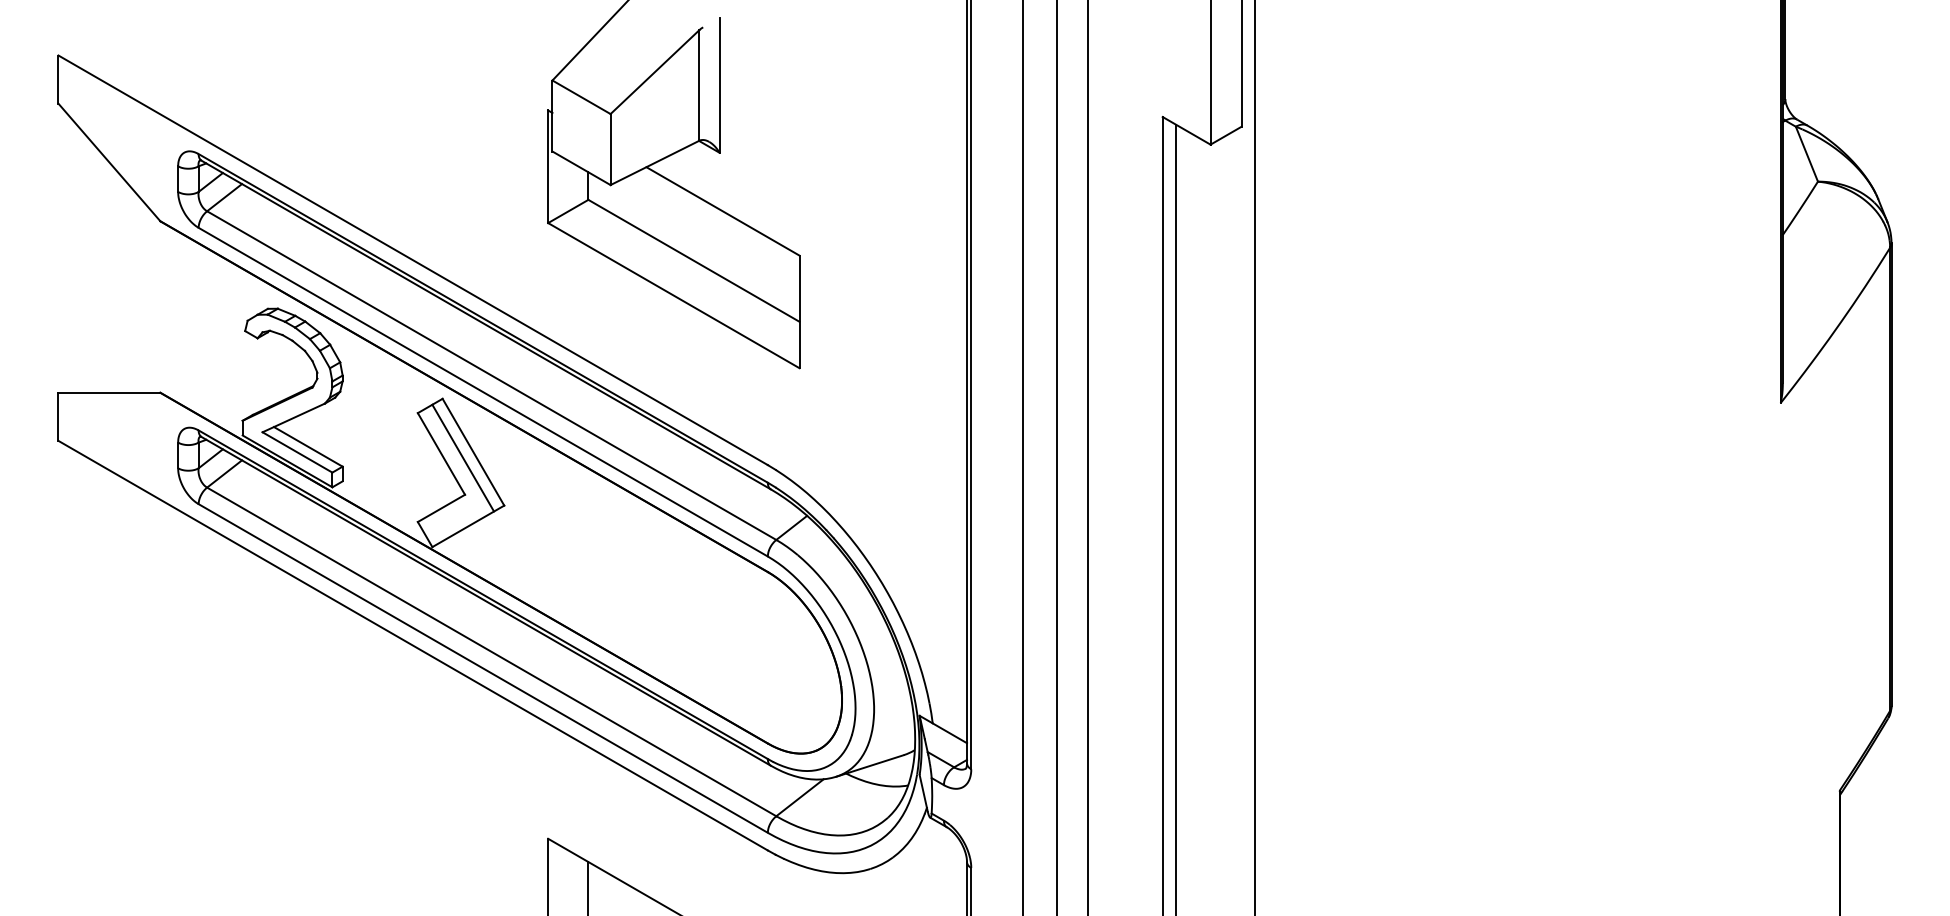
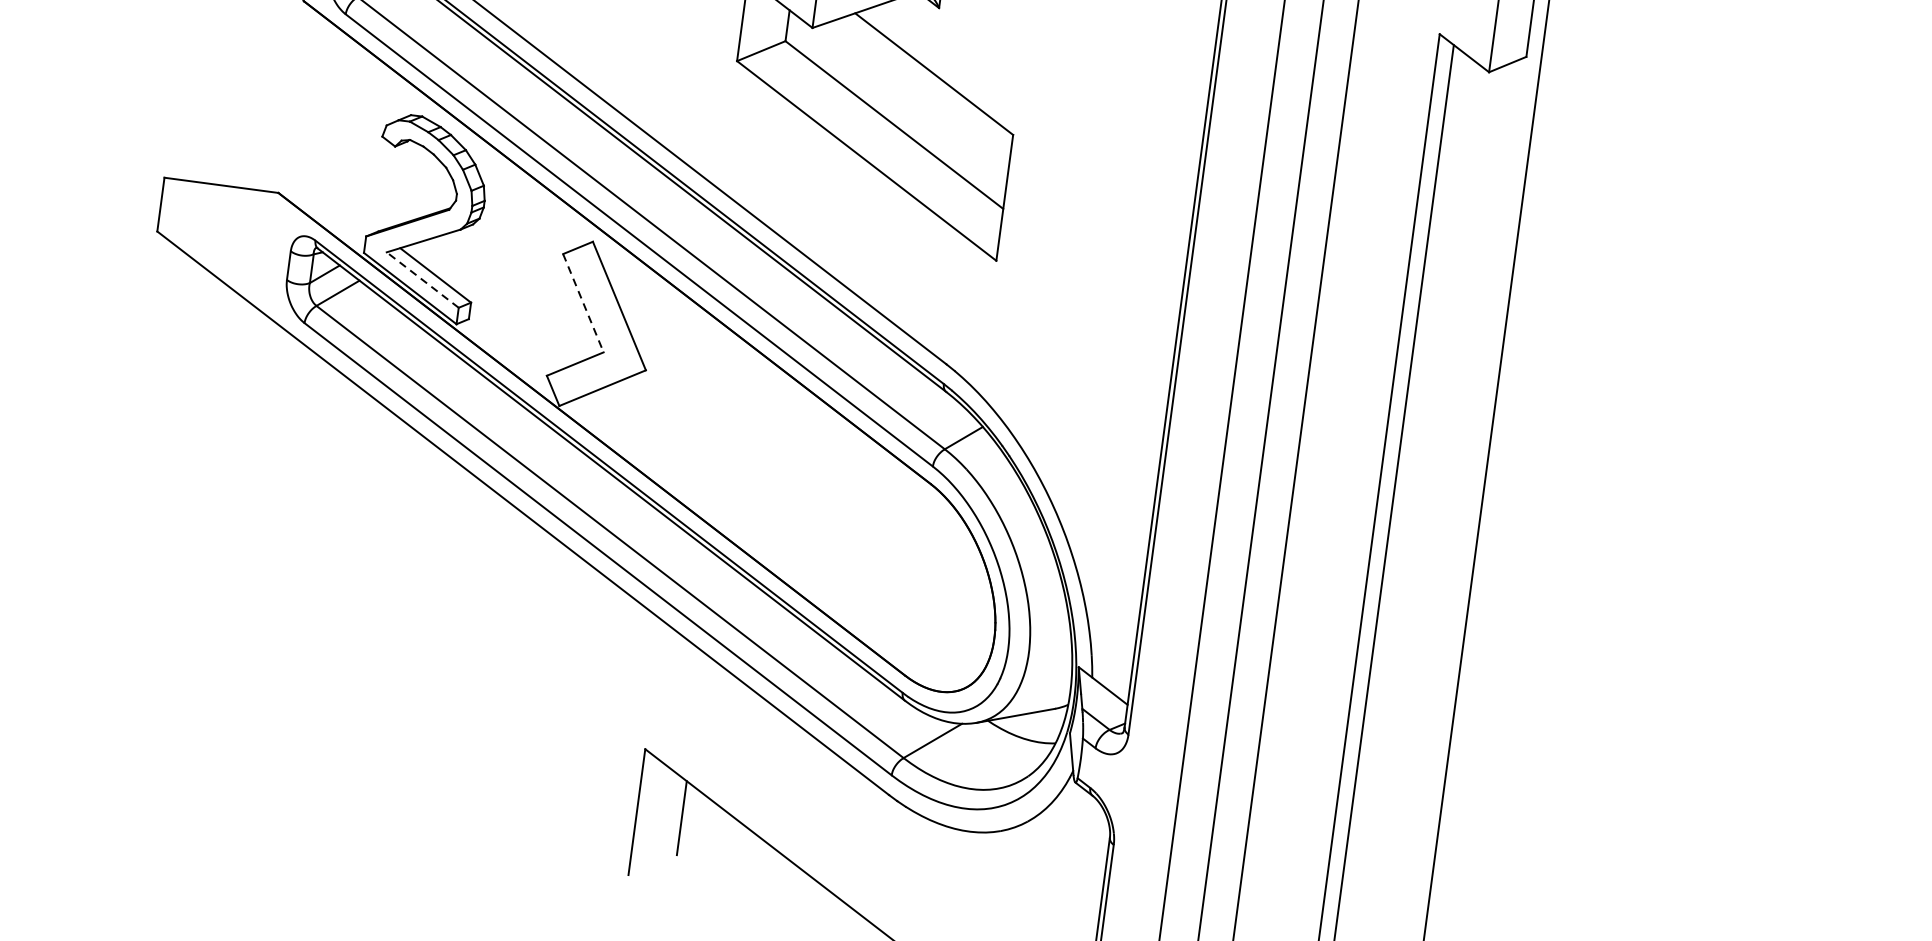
line: (297, 452) -> (422, 280), solid -> dashed
line: (441, 454) -> (583, 303), solid -> dashed
line: (463, 457) -> (607, 310), removed

